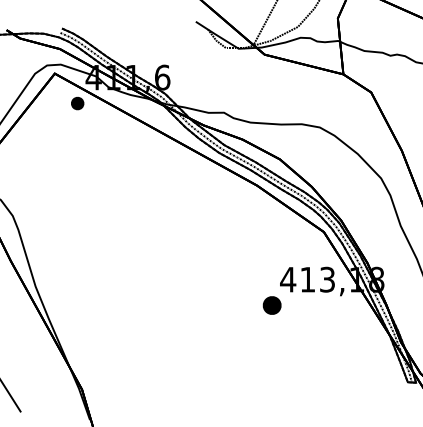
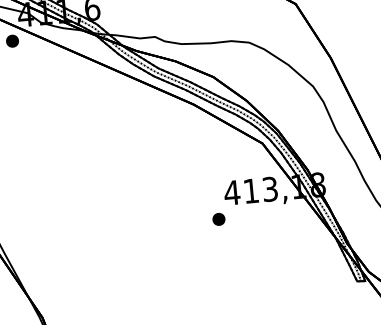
part: (271, 305) -> (218, 219), size x0.71

